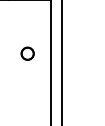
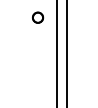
circle: (28, 53) -> (38, 17), moved

